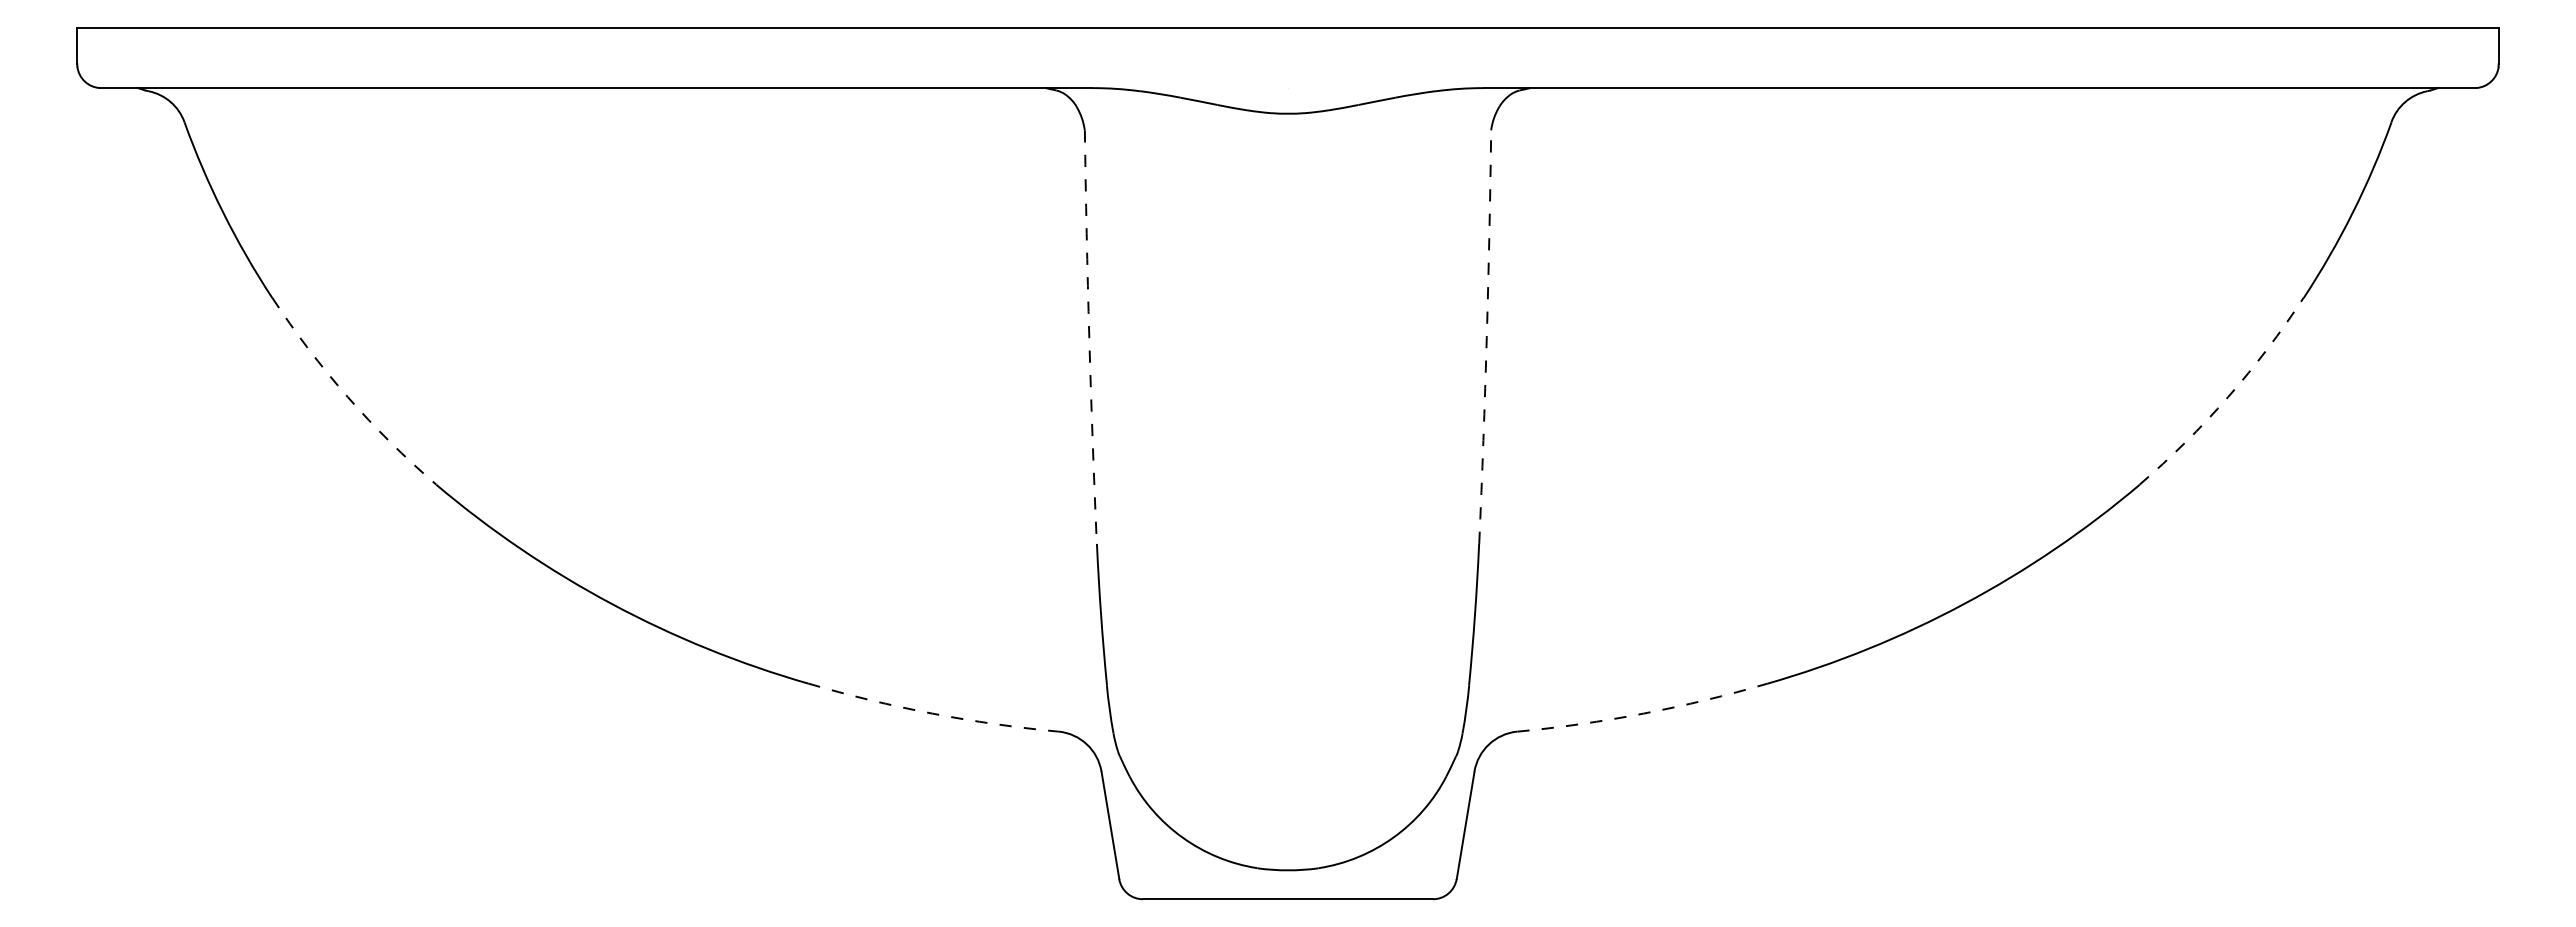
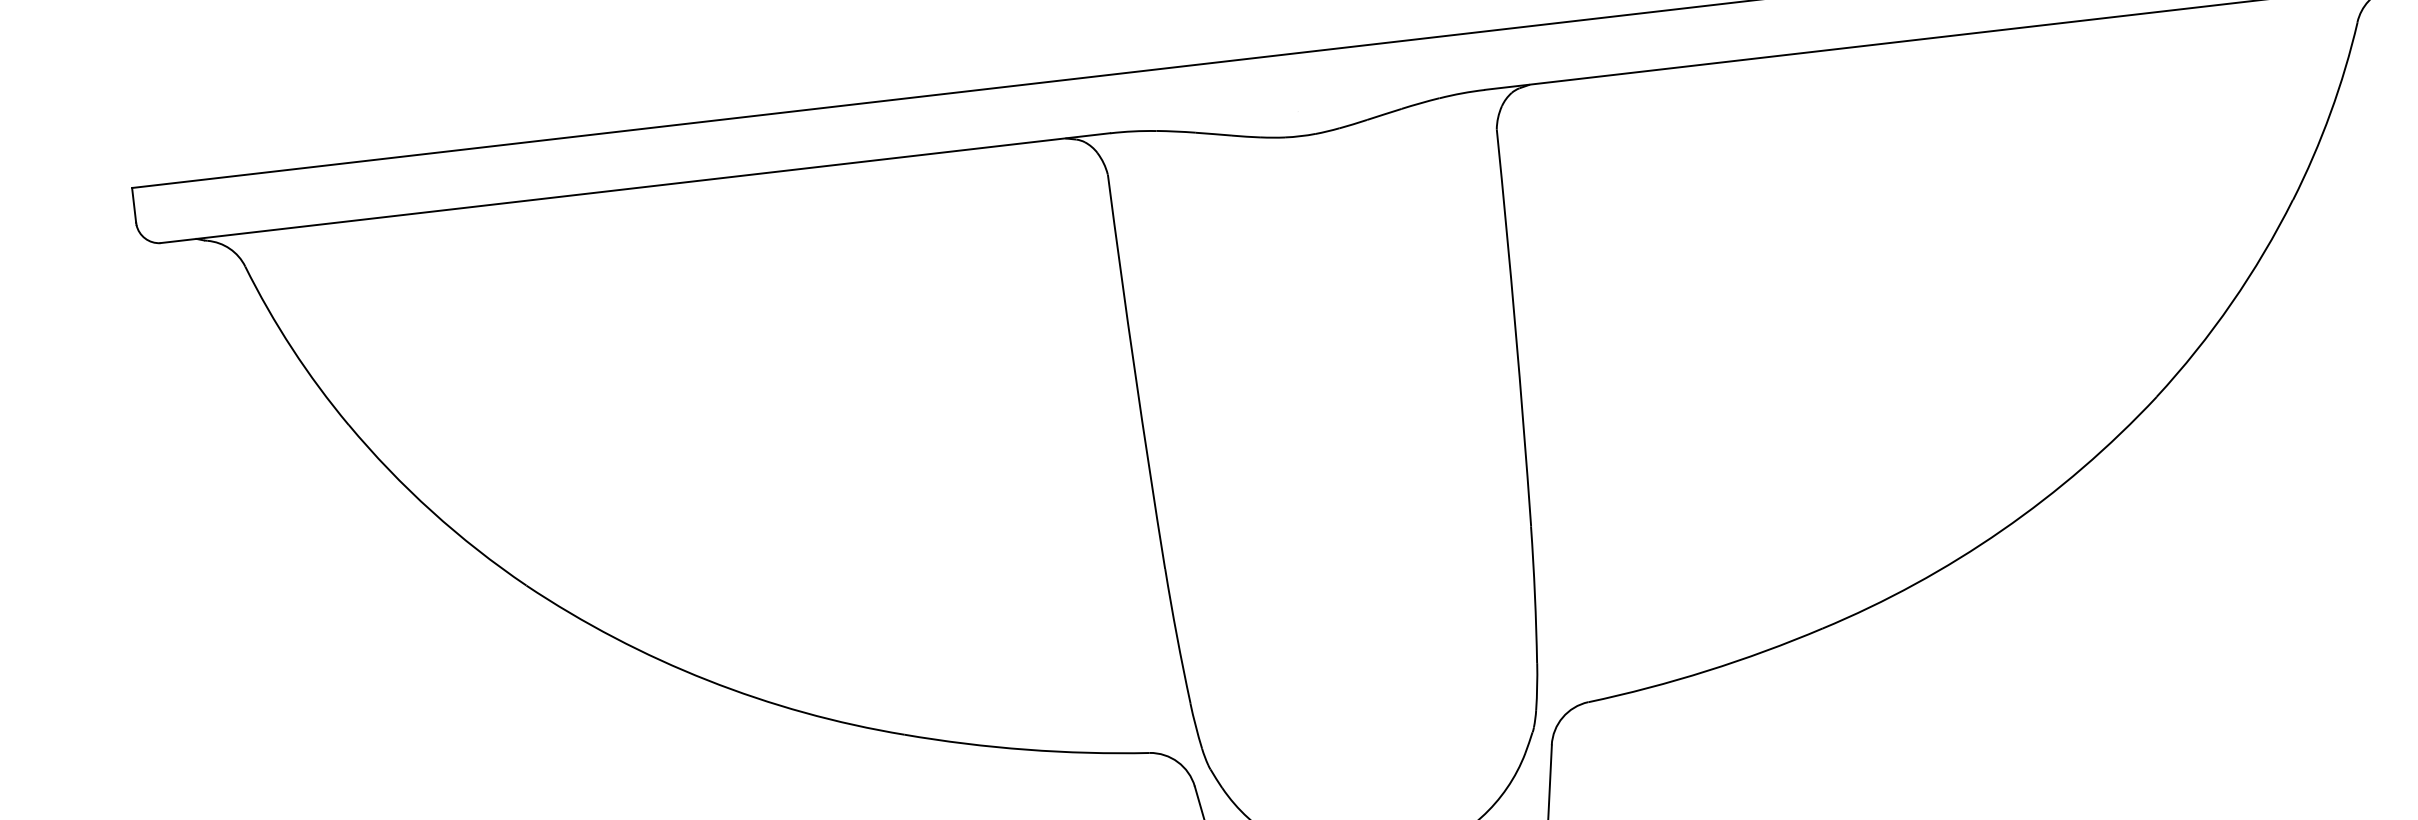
arc: (1089, 337) -> (1135, 372), dashed -> solid
arc: (1486, 337) -> (1515, 328), dashed -> solid
arc: (347, 397) -> (431, 511), dashed -> solid
arc: (2228, 397) -> (2232, 303), dashed -> solid
arc: (932, 713) -> (1026, 749), dashed -> solid
arc: (1643, 713) -> (1707, 670), dashed -> solid

